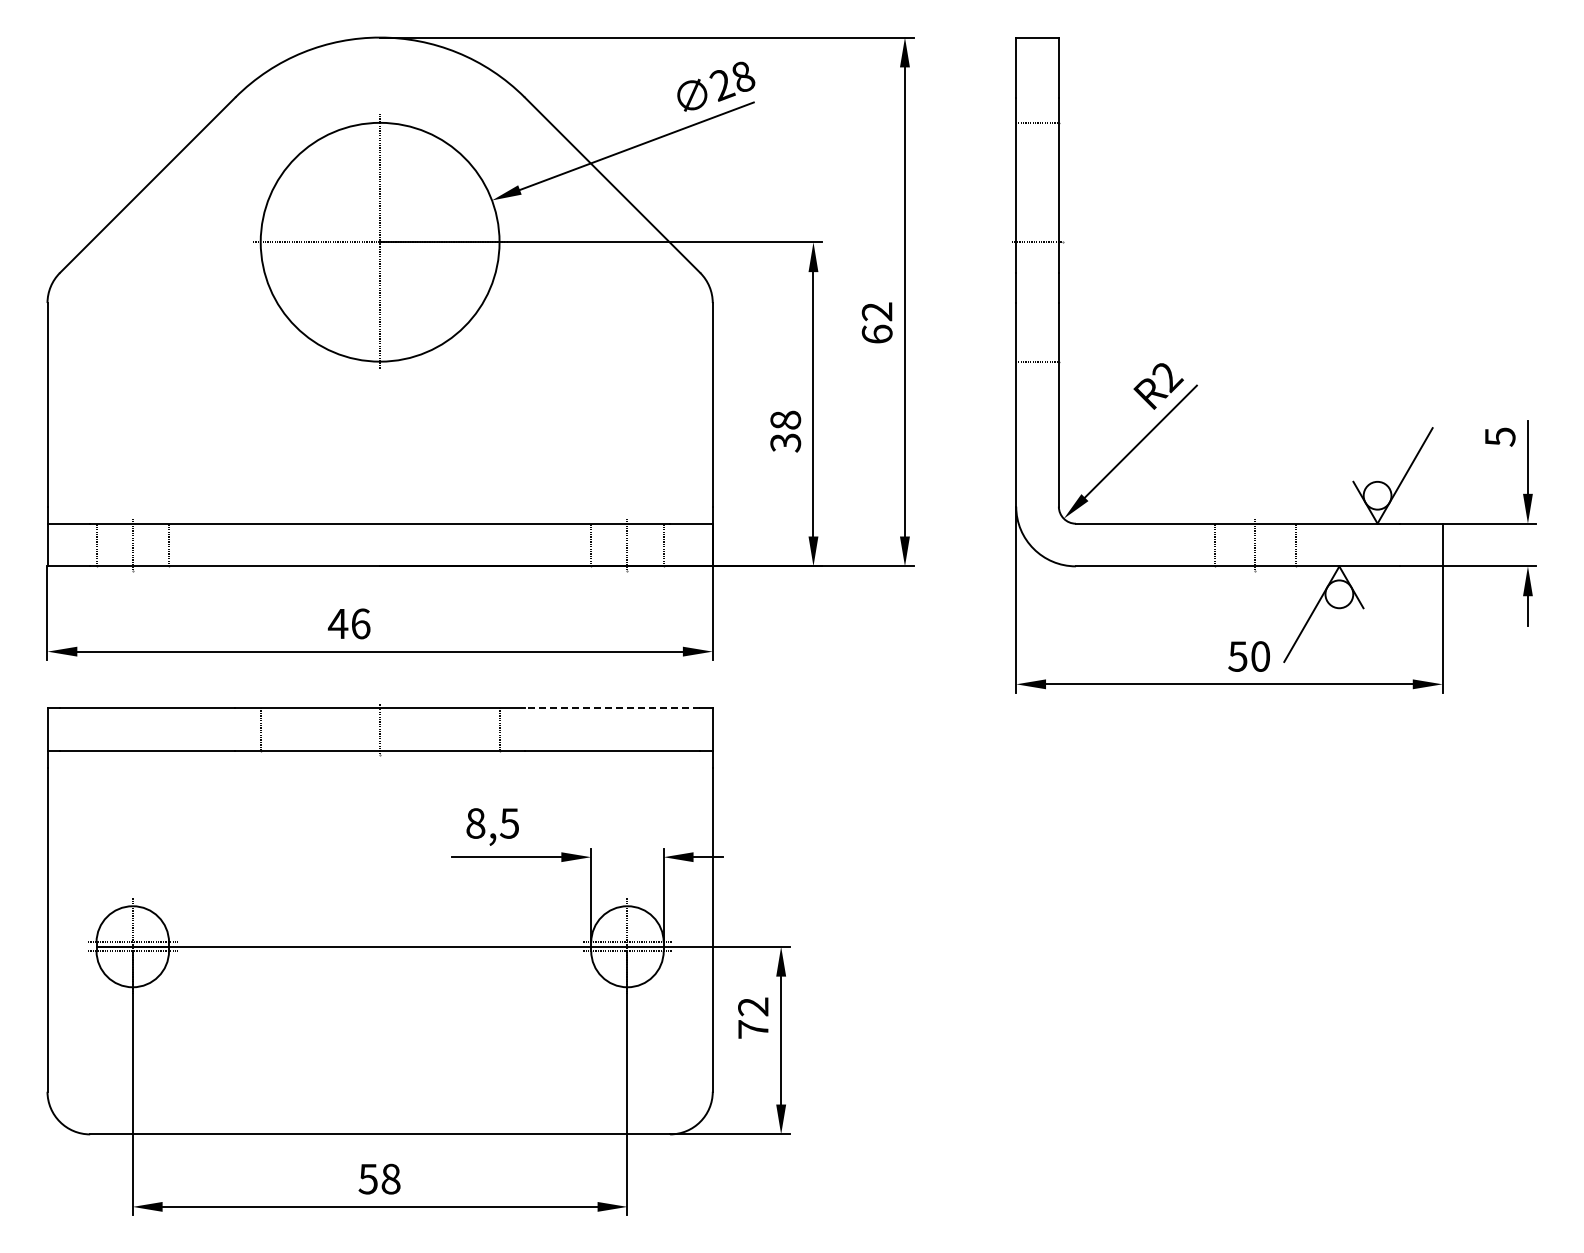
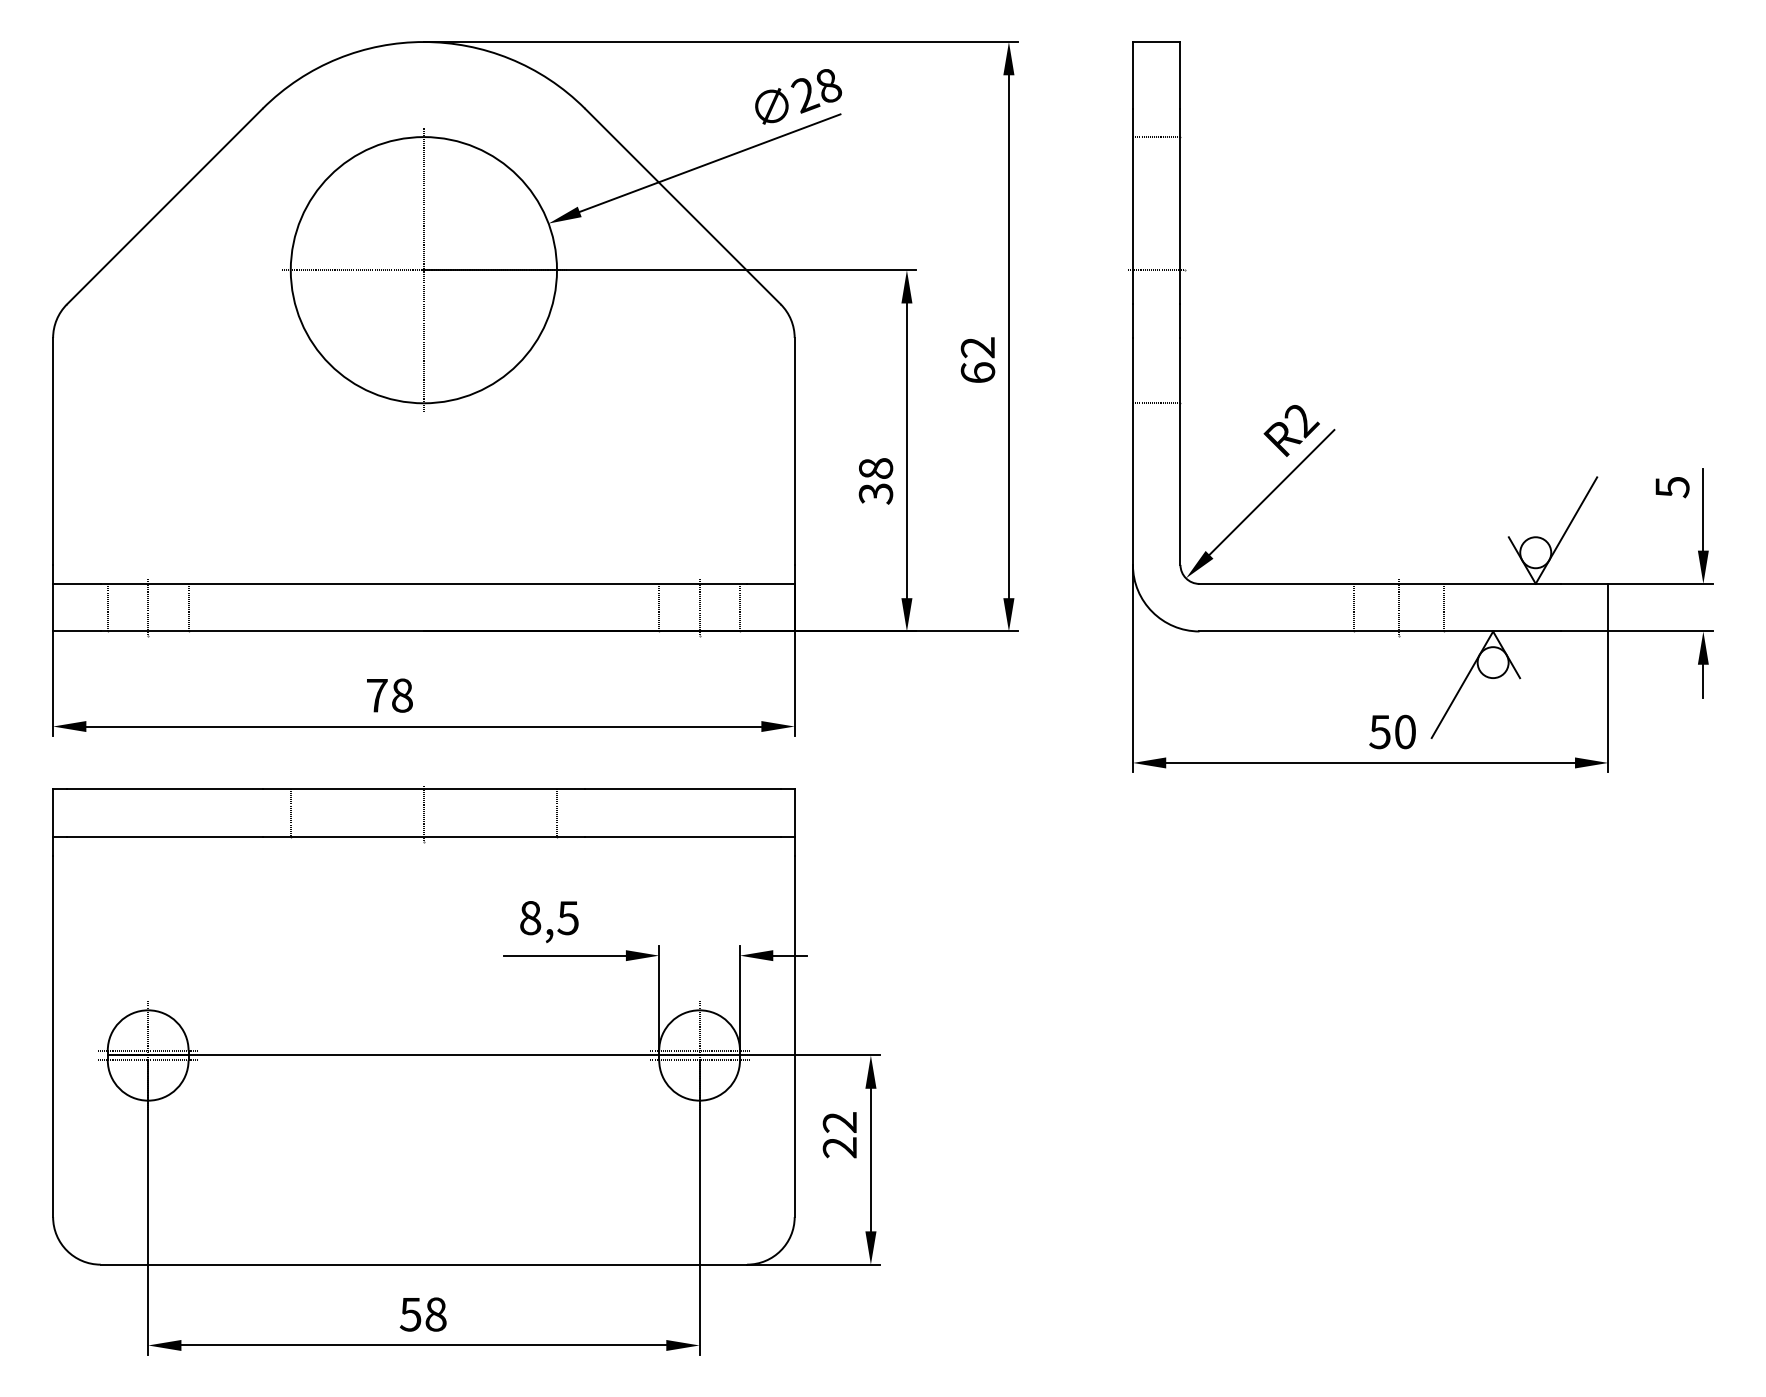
text: (348, 623) -> (388, 695), 46 -> 78
line: (612, 707) -> (682, 788), dashed -> solid
text: (753, 1029) -> (840, 1147), 72 -> 22

